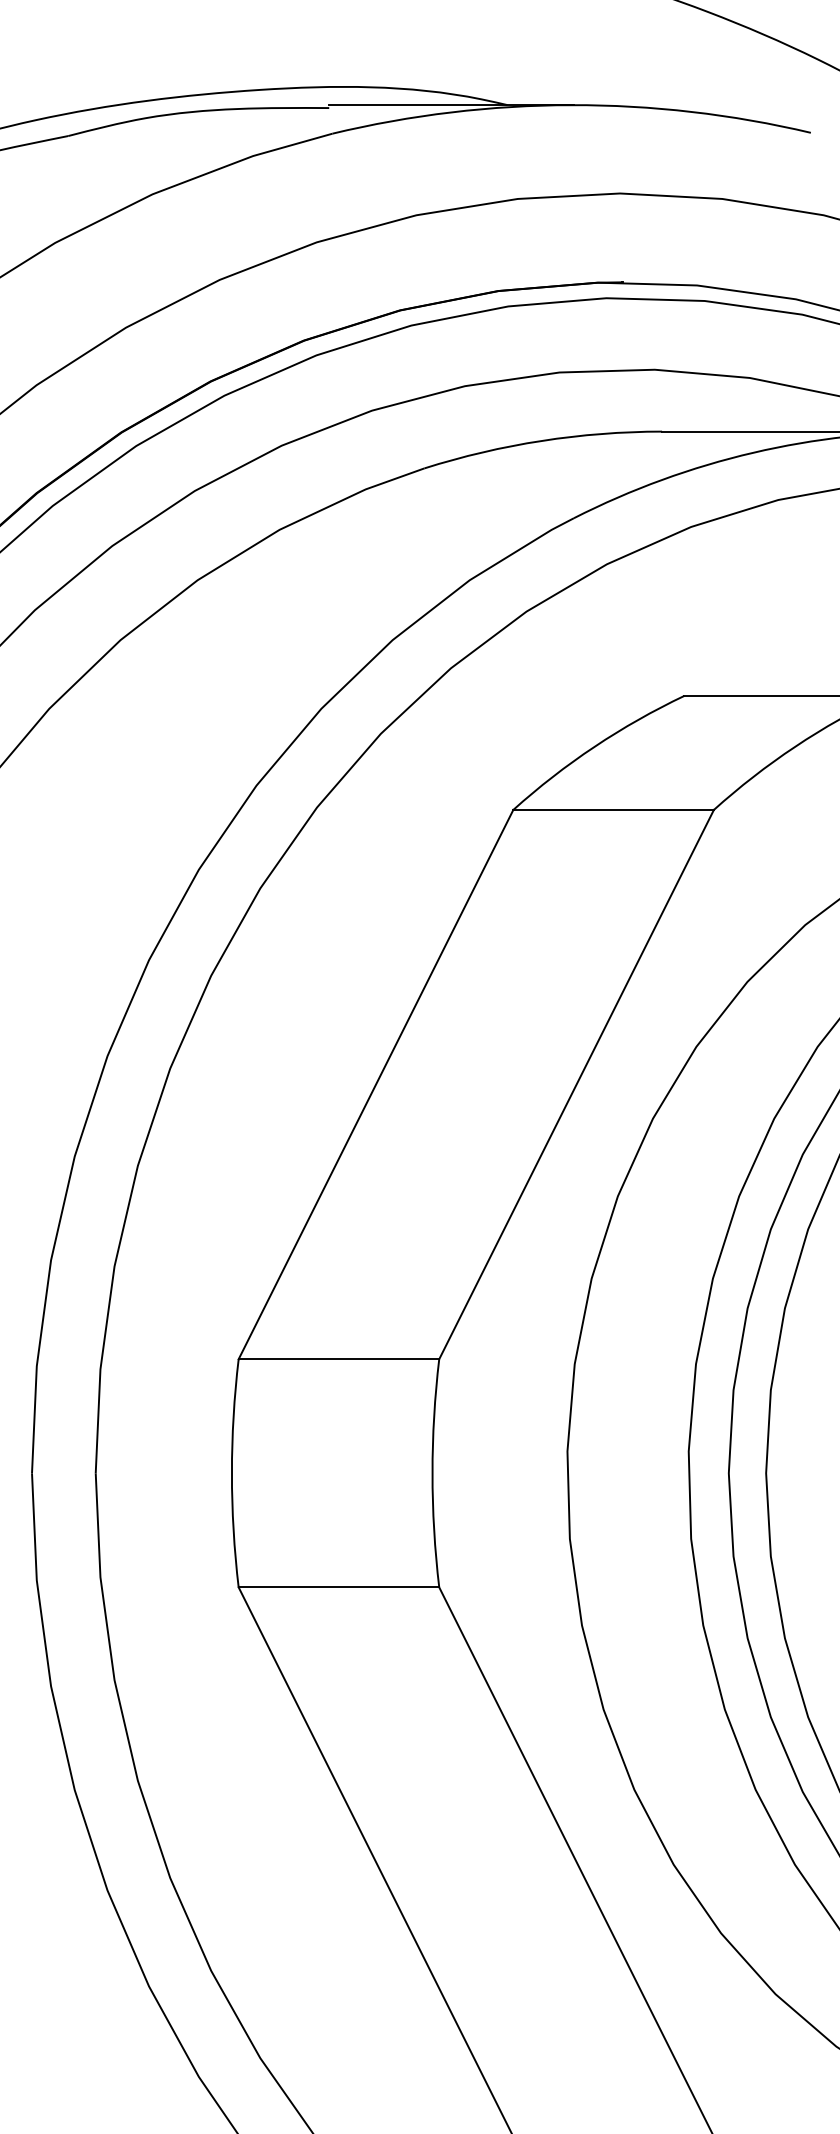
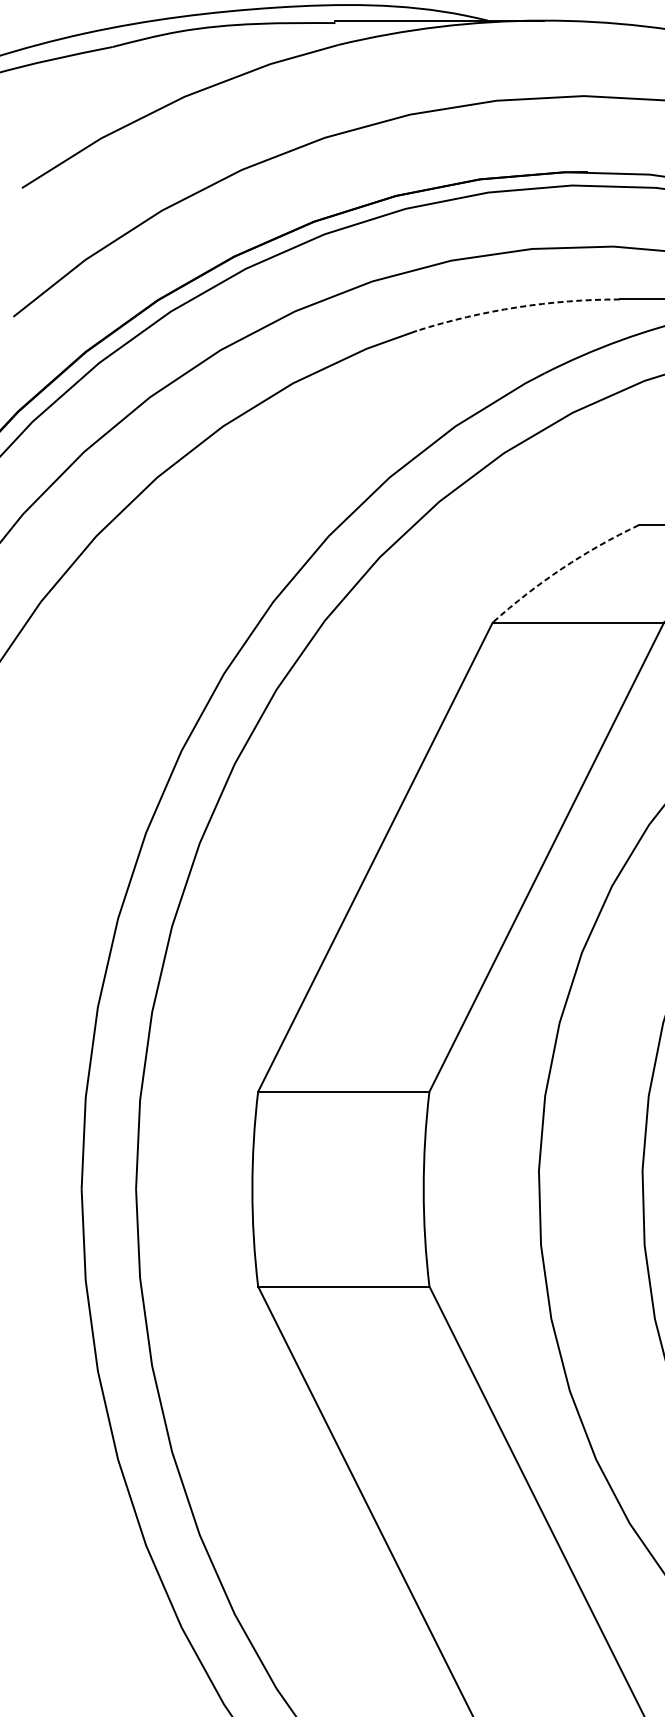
arc: (541, 440) -> (516, 307), solid -> dashed
arc: (594, 746) -> (562, 568), solid -> dashed

